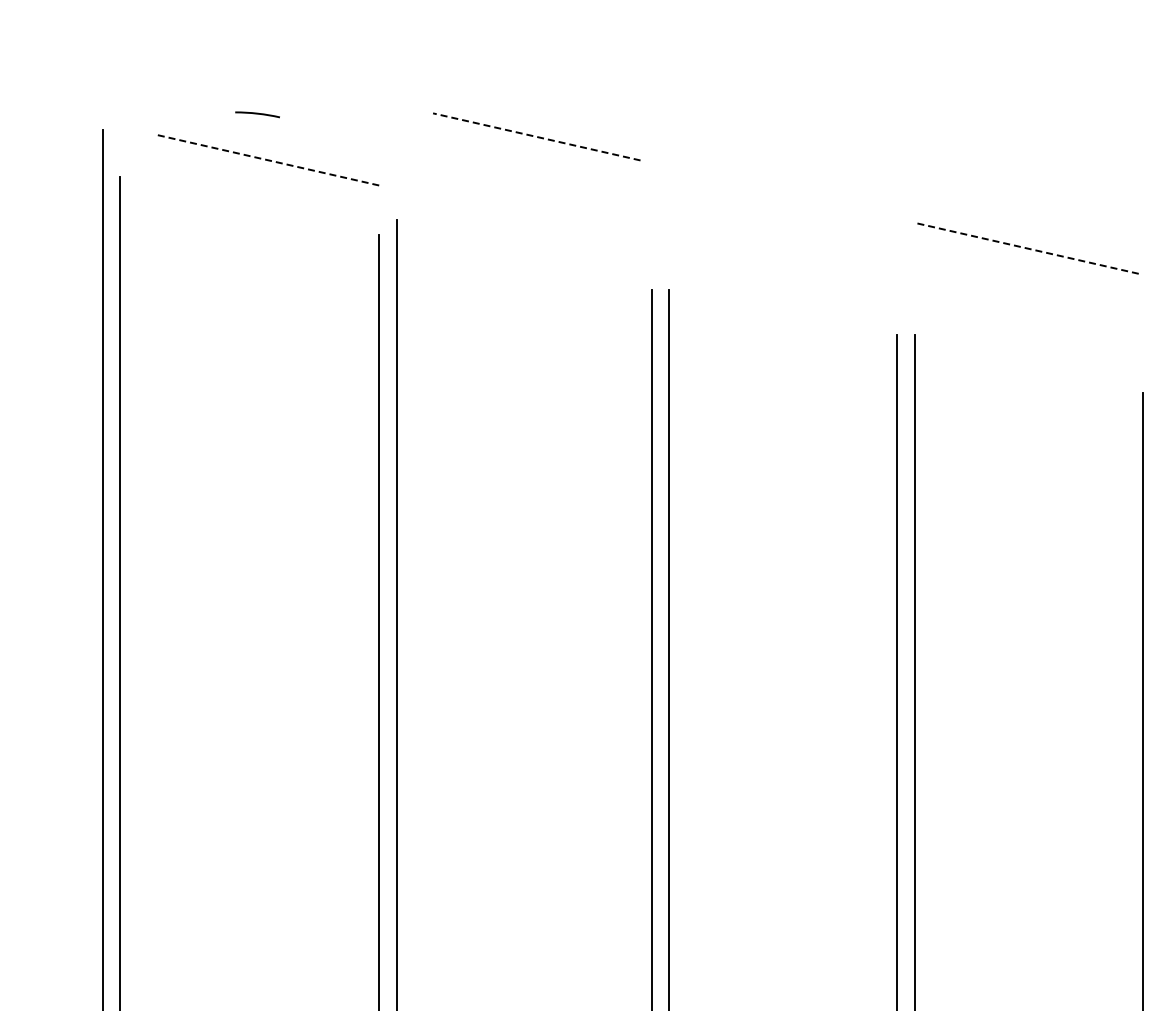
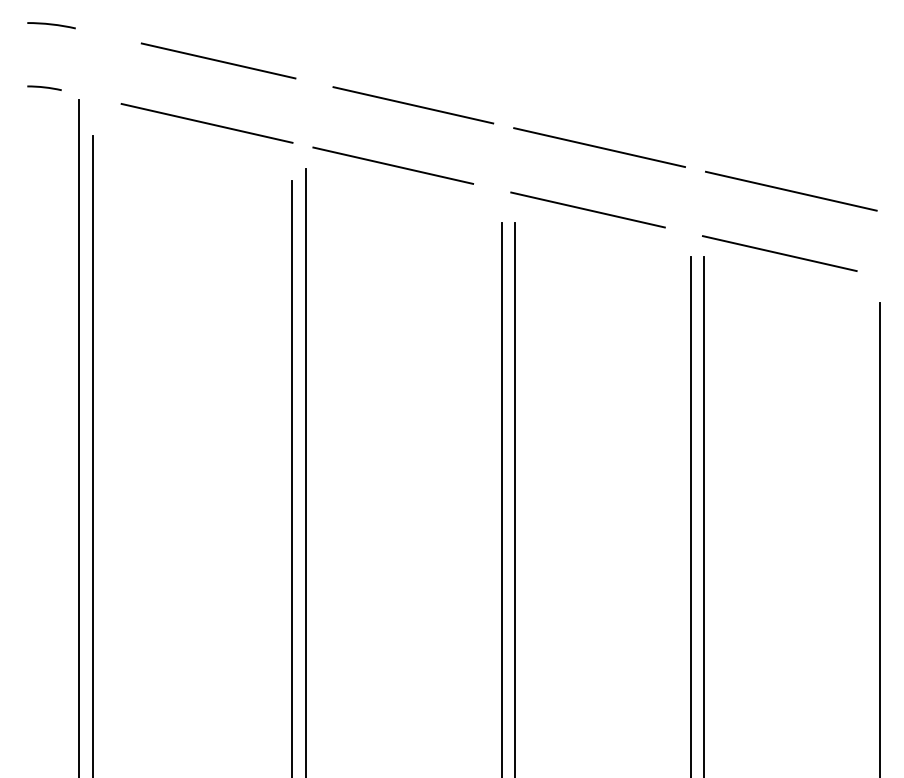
arc: (66, 32) -> (51, 24), added
line: (283, 79) -> (218, 61), added
arc: (257, 114) -> (44, 88), moved
line: (536, 136) -> (413, 104), dashed -> solid
line: (268, 160) -> (206, 123), dashed -> solid
line: (778, 191) -> (599, 147), added
line: (510, 215) -> (393, 165), added
line: (1027, 248) -> (791, 191), dashed -> solid
line: (763, 272) -> (587, 209), added
line: (1012, 329) -> (779, 253), added

